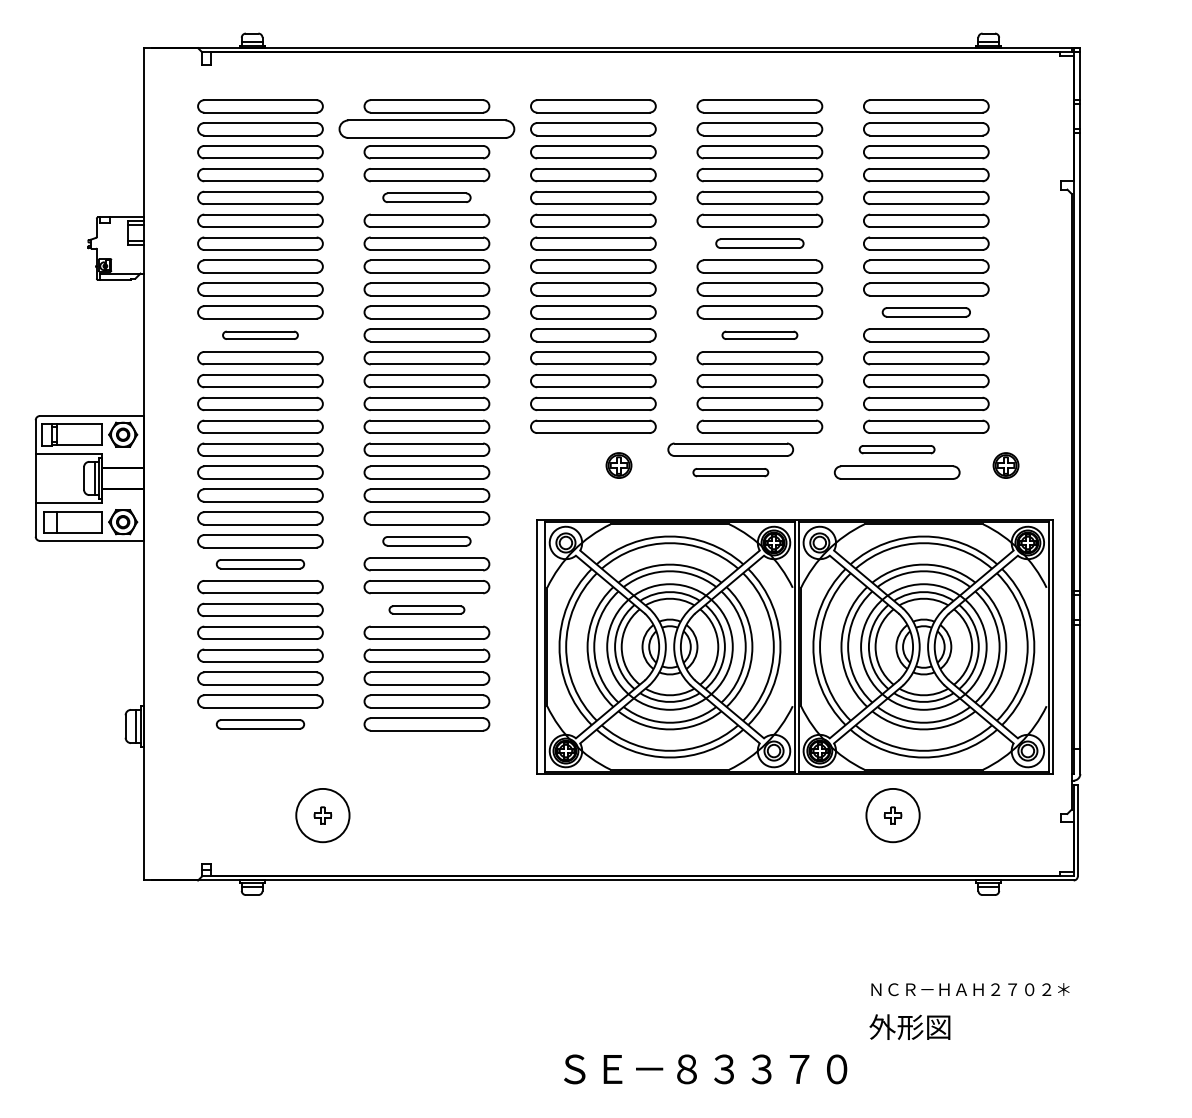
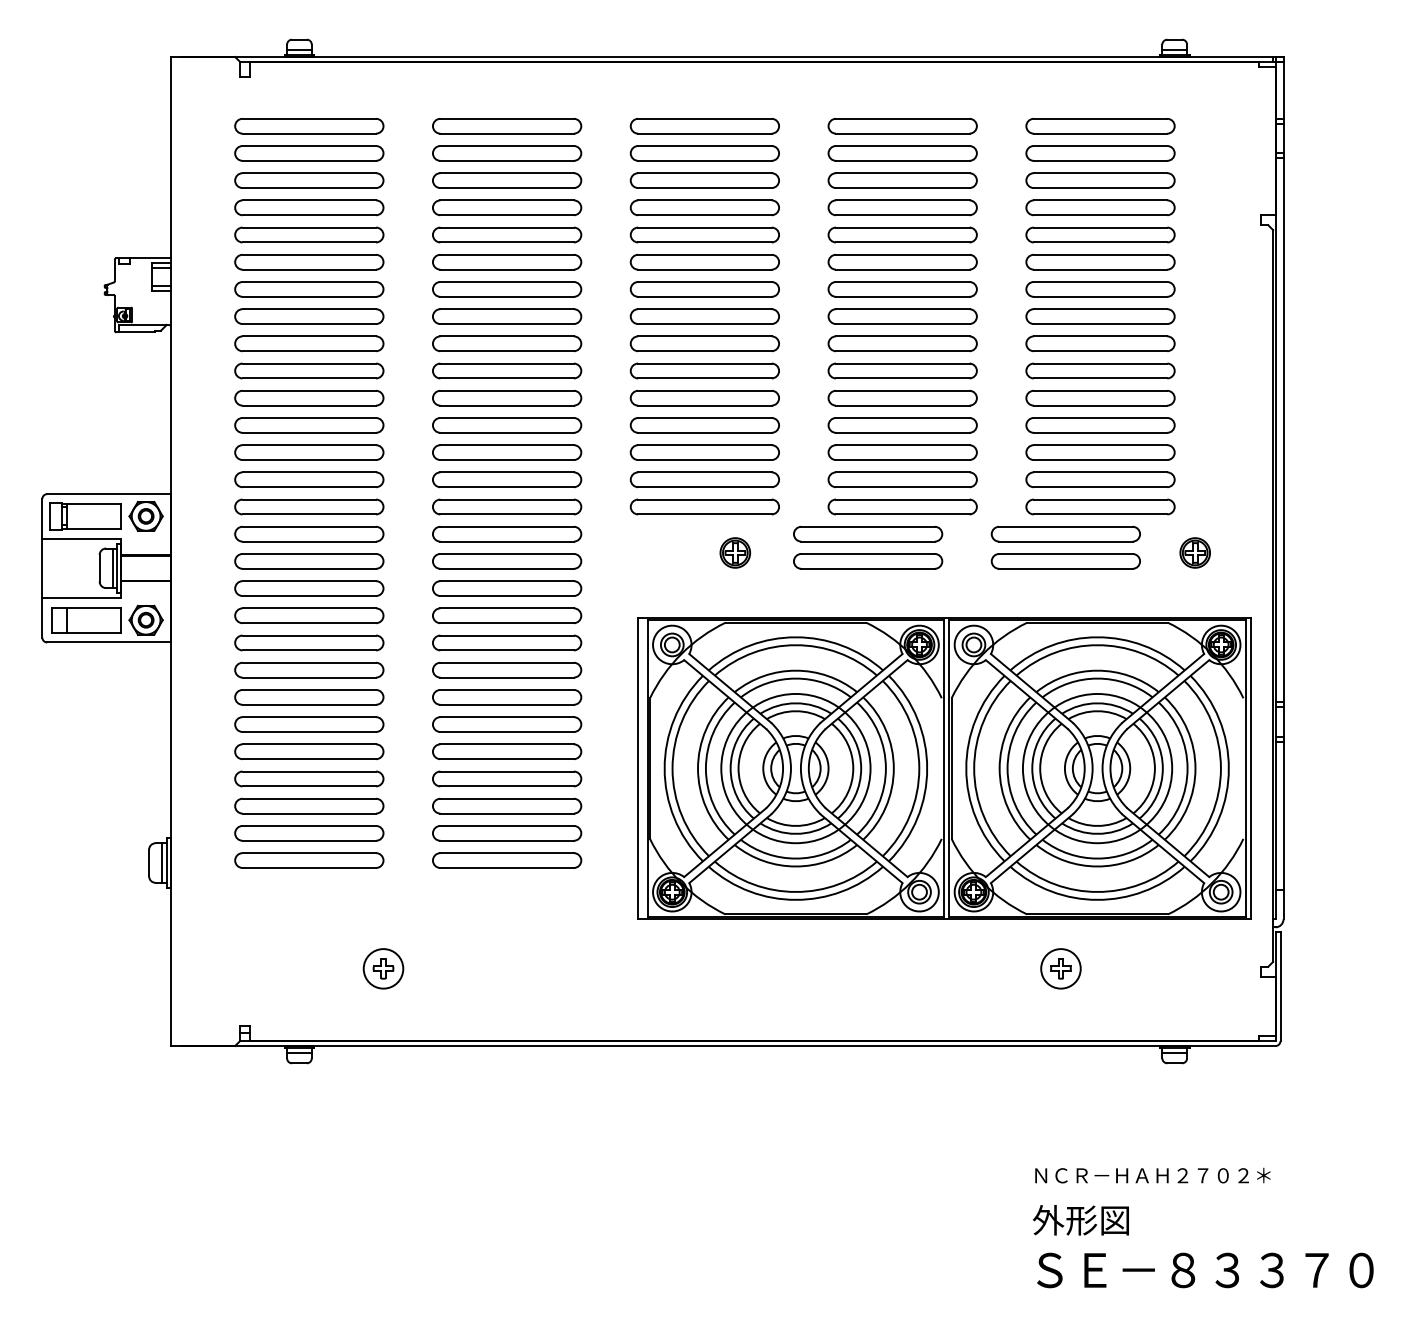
part: (426, 129) -> (506, 153), size x0.71
part: (426, 197) -> (506, 234), size x1.43
part: (759, 243) -> (902, 289), size x1.43
part: (926, 312) -> (1100, 371), size x1.43
part: (260, 335) -> (309, 398), size x1.67
part: (759, 335) -> (902, 398), size x1.67
part: (896, 449) -> (1065, 533), size x1.67
part: (730, 472) -> (867, 561), size x1.67
part: (426, 541) -> (506, 643), size x1.43
part: (260, 564) -> (309, 670), size x1.43
part: (426, 609) -> (506, 724), size x1.67
part: (260, 724) -> (309, 860), size x1.43
circle: (322, 815) -> (383, 968), size x0.62
circle: (892, 815) -> (1060, 968), size x0.62
text: (705, 1069) -> (1205, 1270), moved

